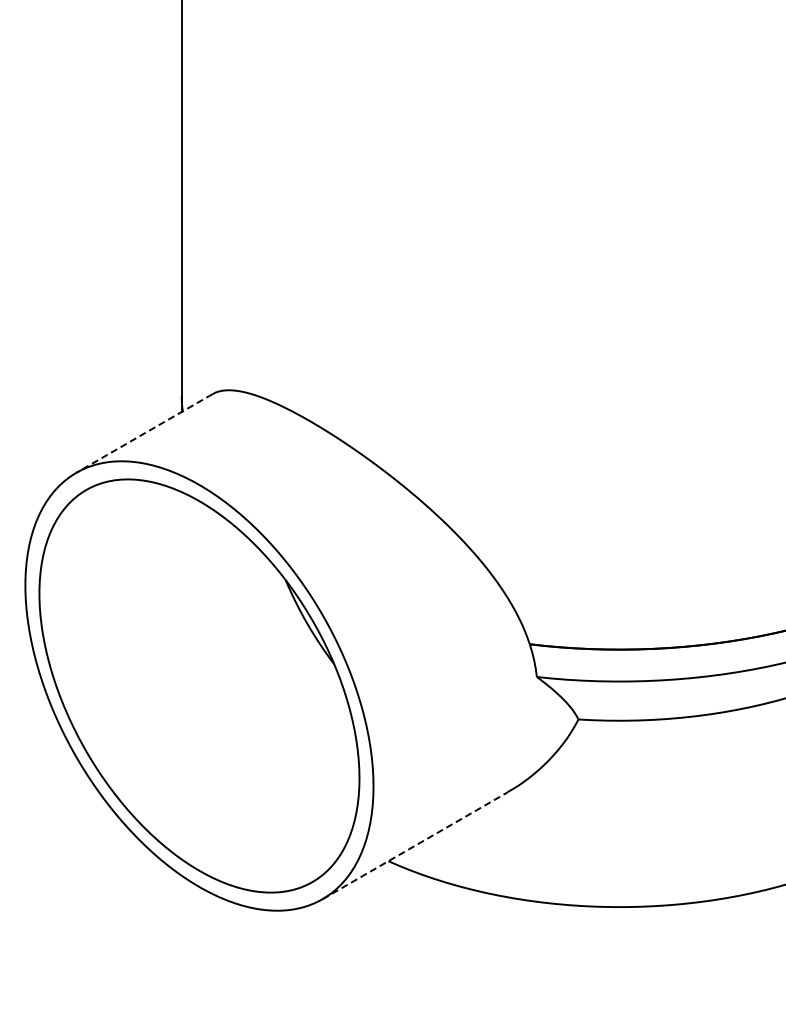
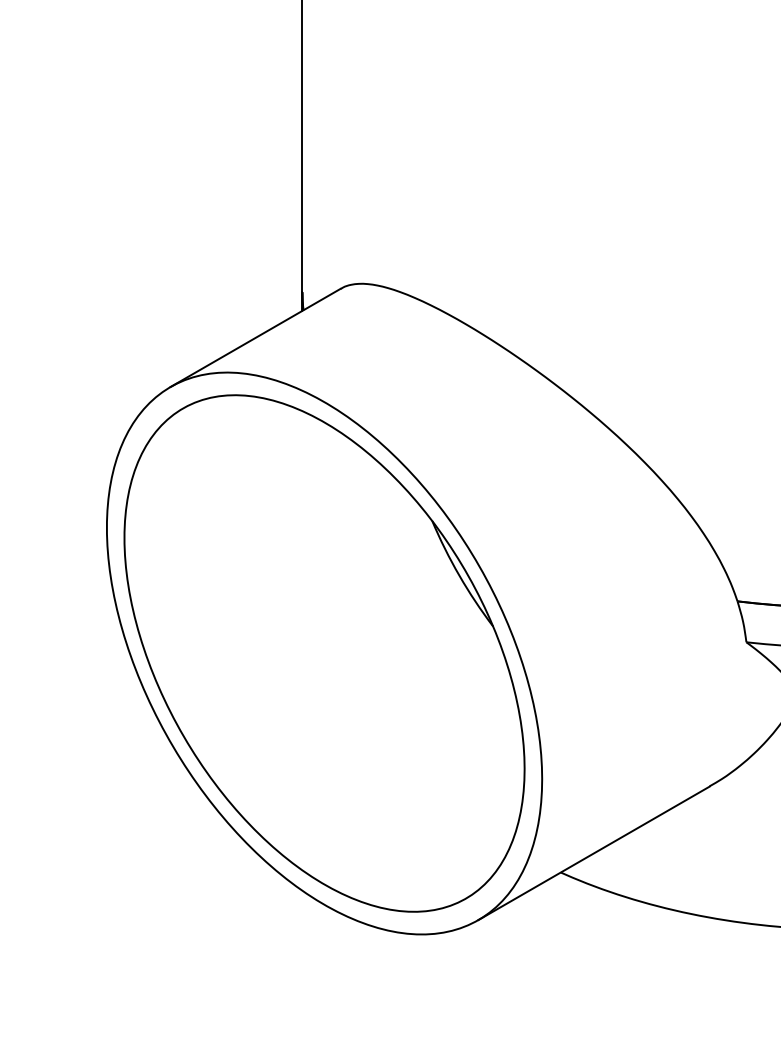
line: (144, 433) -> (255, 337), dashed -> solid
line: (415, 845) -> (594, 852), dashed -> solid

